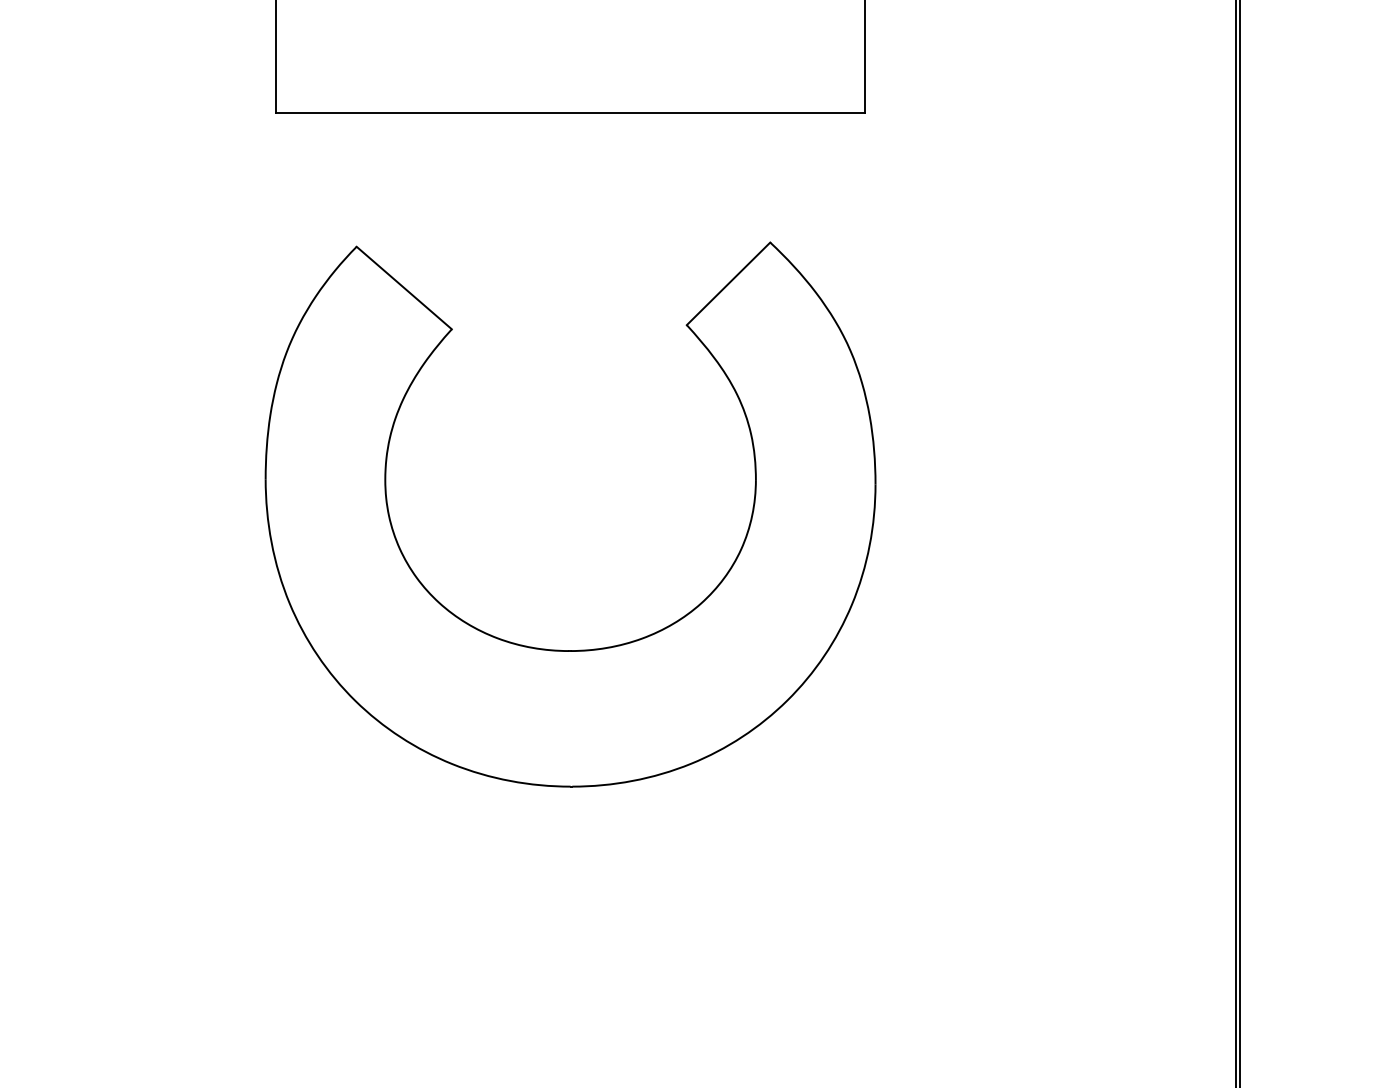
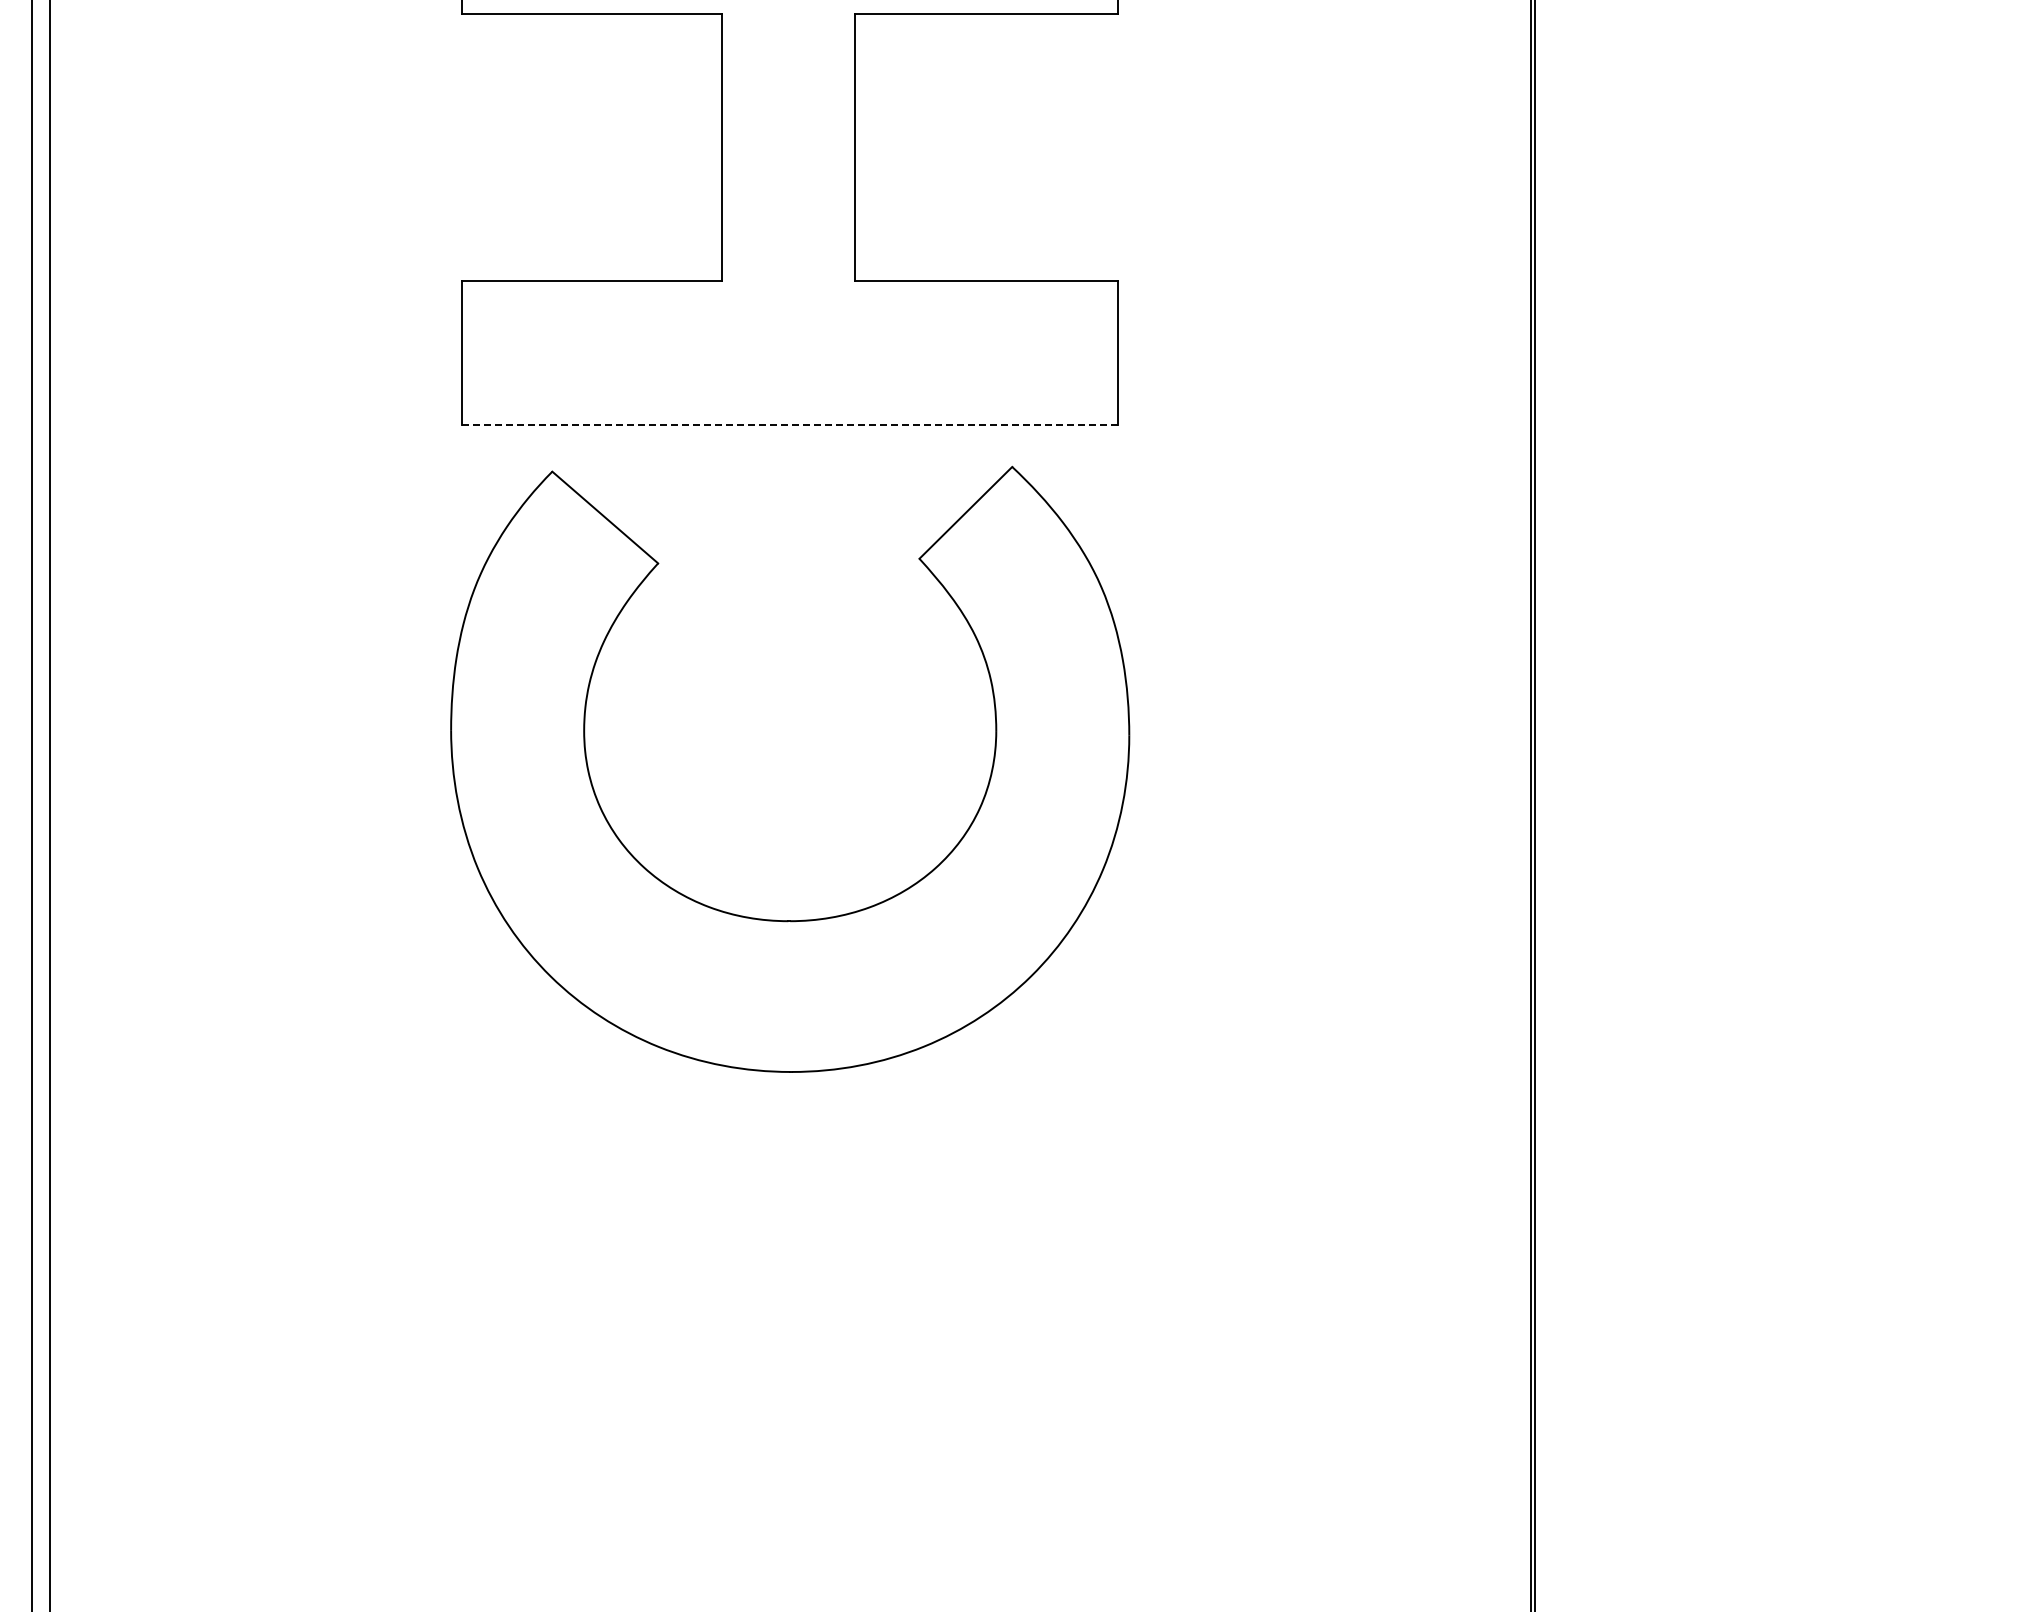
line: (570, 112) -> (790, 424), solid -> dashed
part: (582, 649) -> (803, 919), moved

